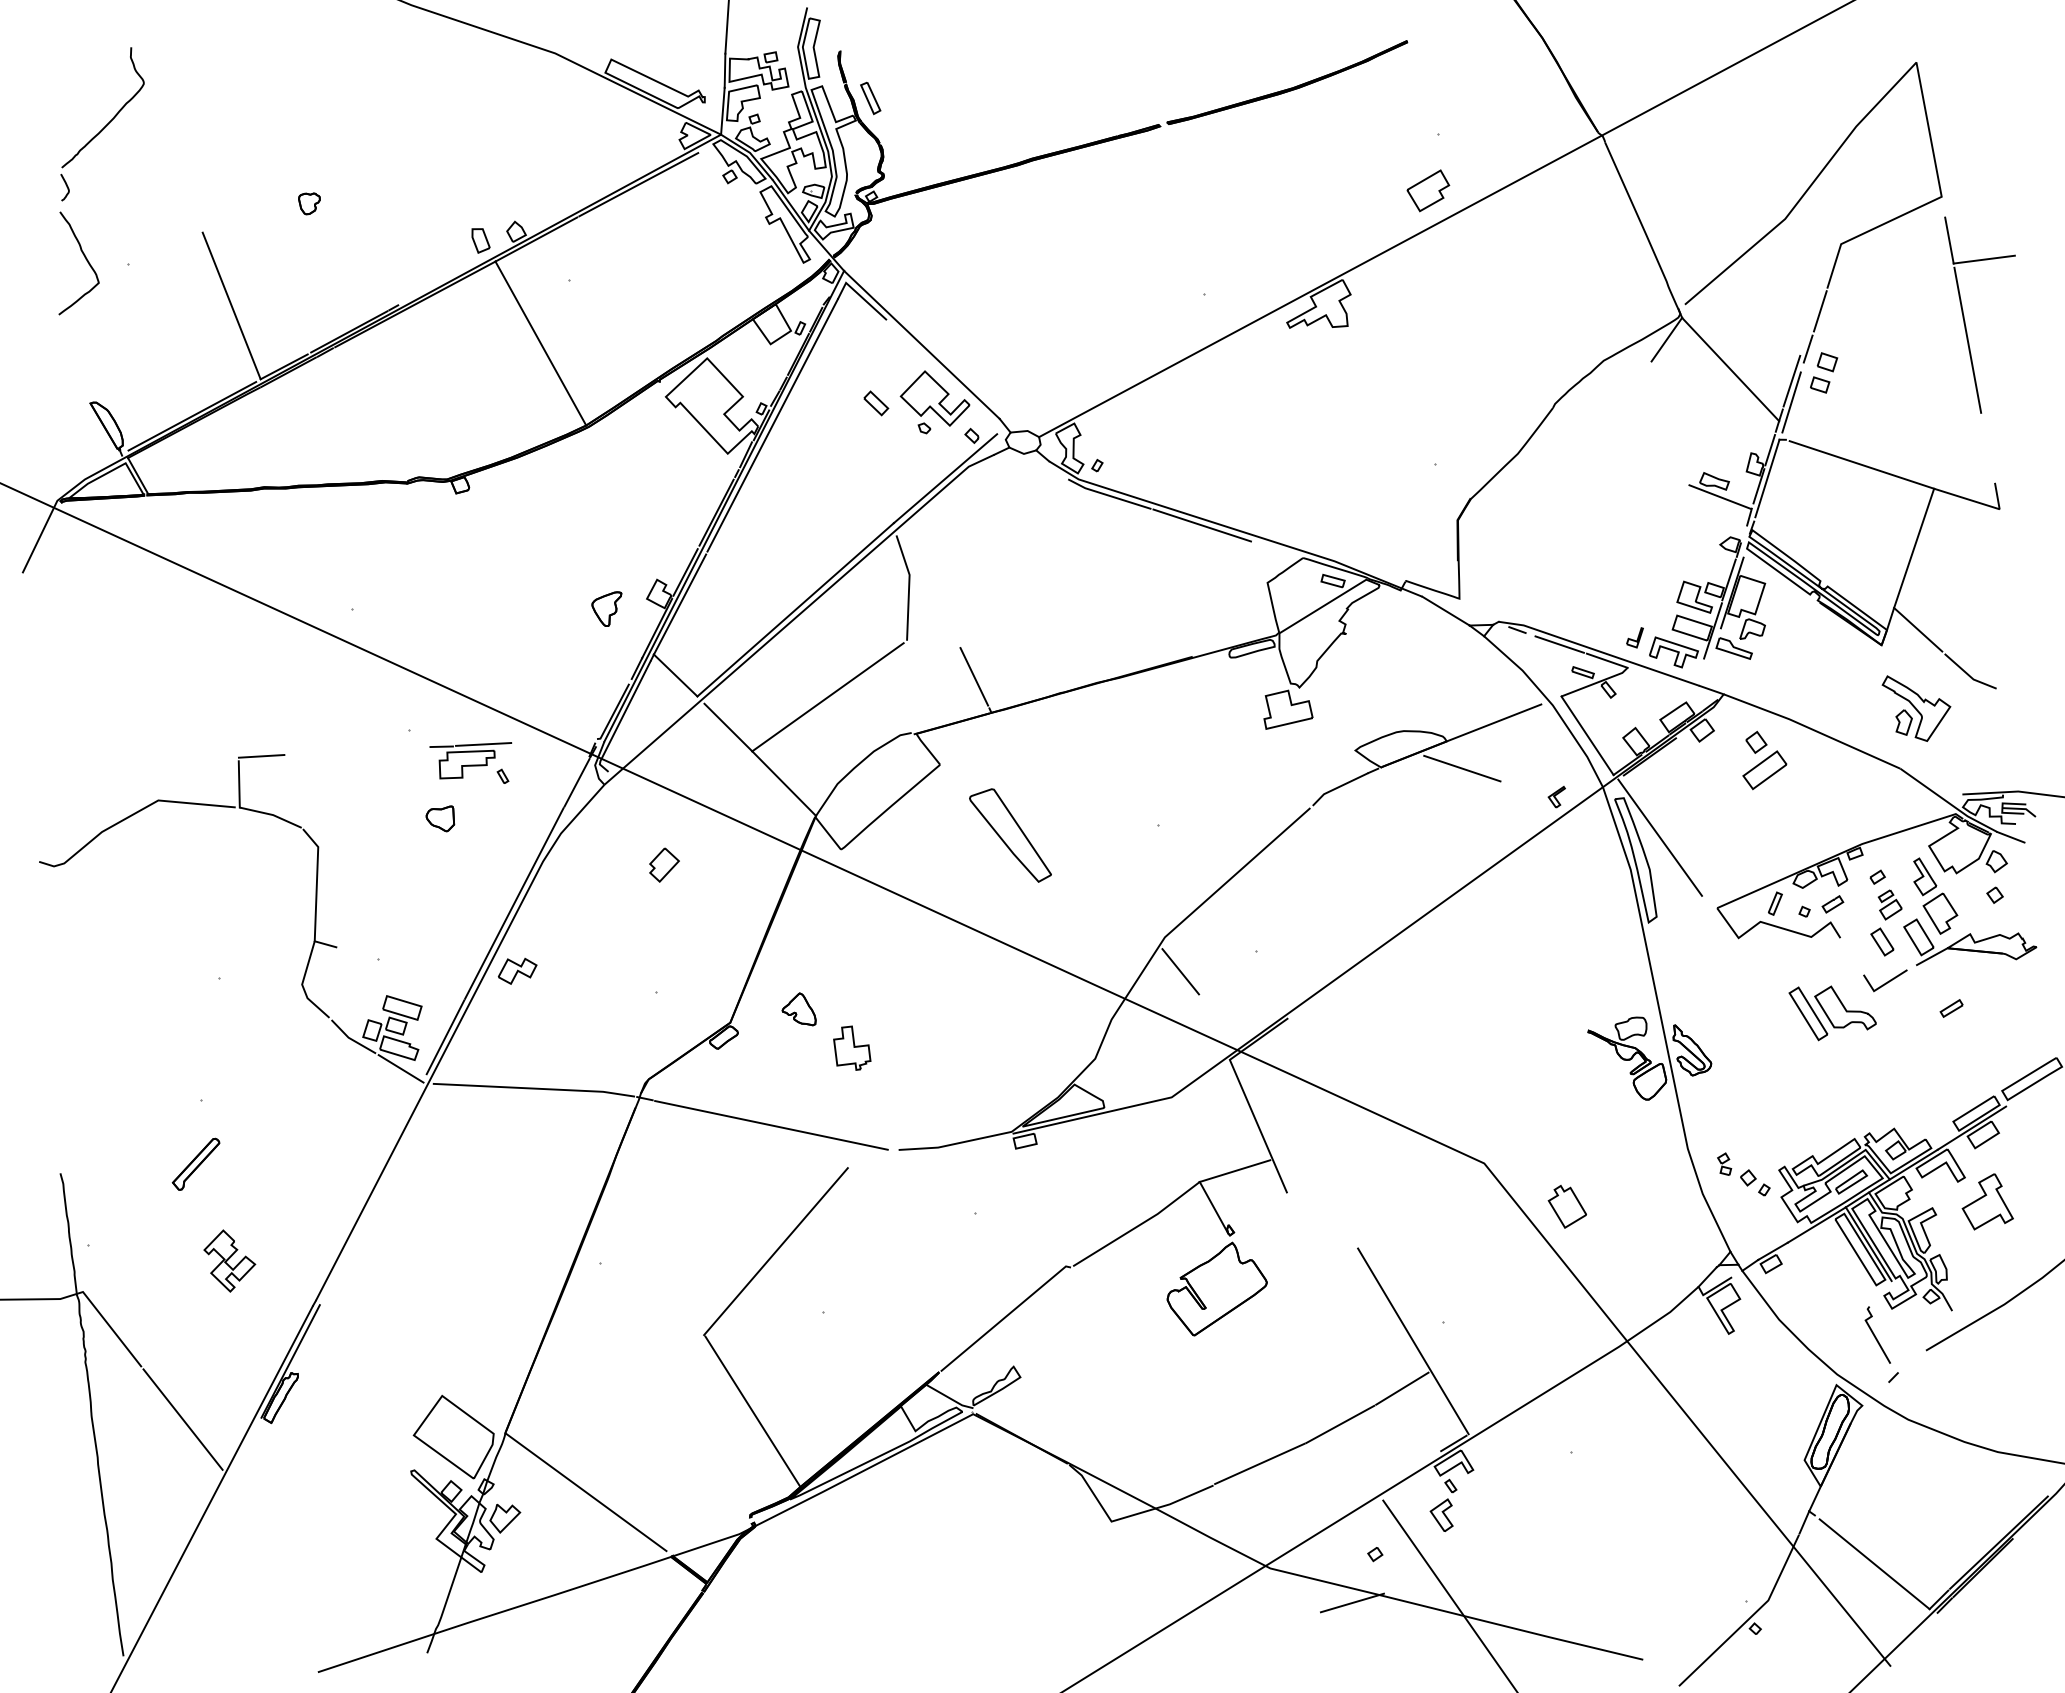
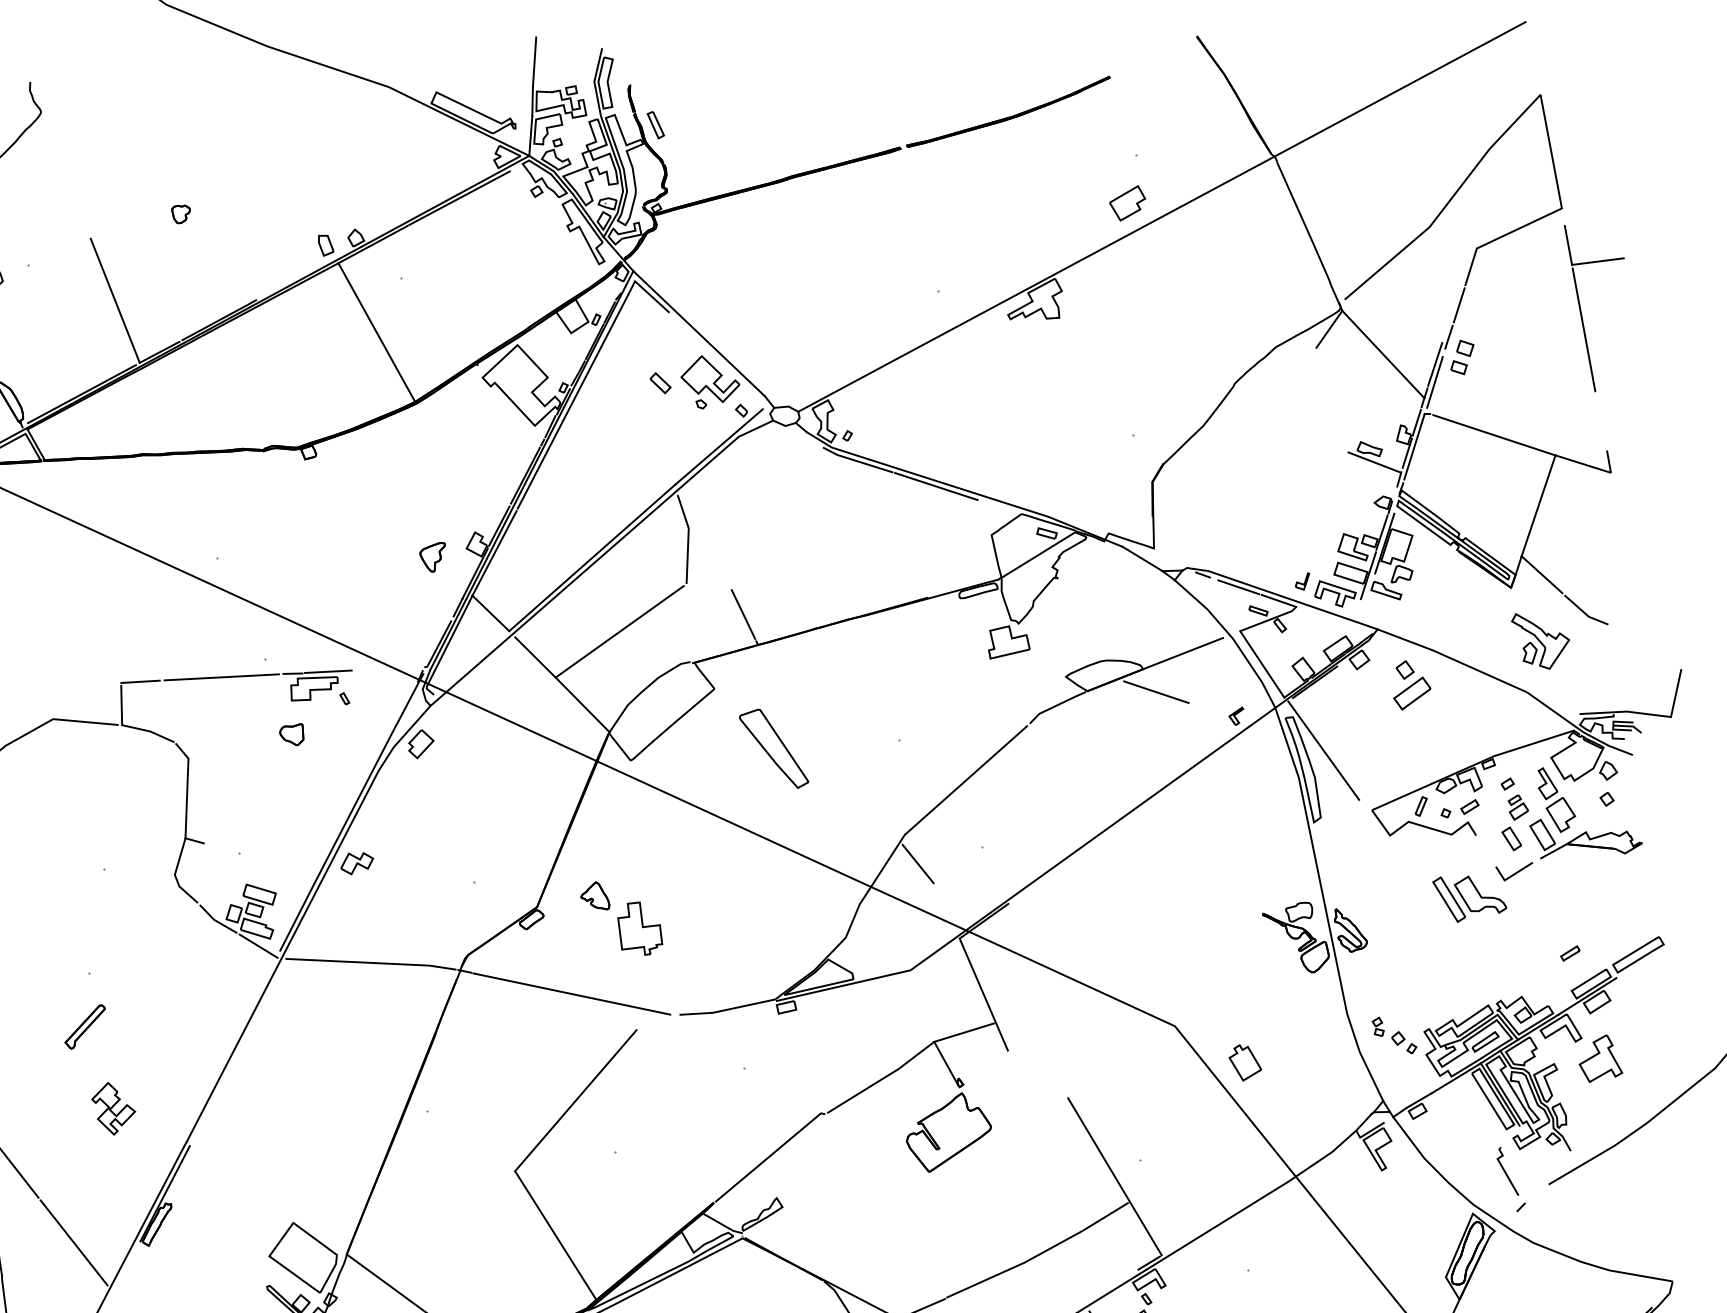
line: (357, 750) -> (221, 676), added
part: (664, 864) -> (421, 743), moved
part: (1951, 1008) -> (1570, 953), moved
part: (852, 1048) -> (640, 928), size x1.43

